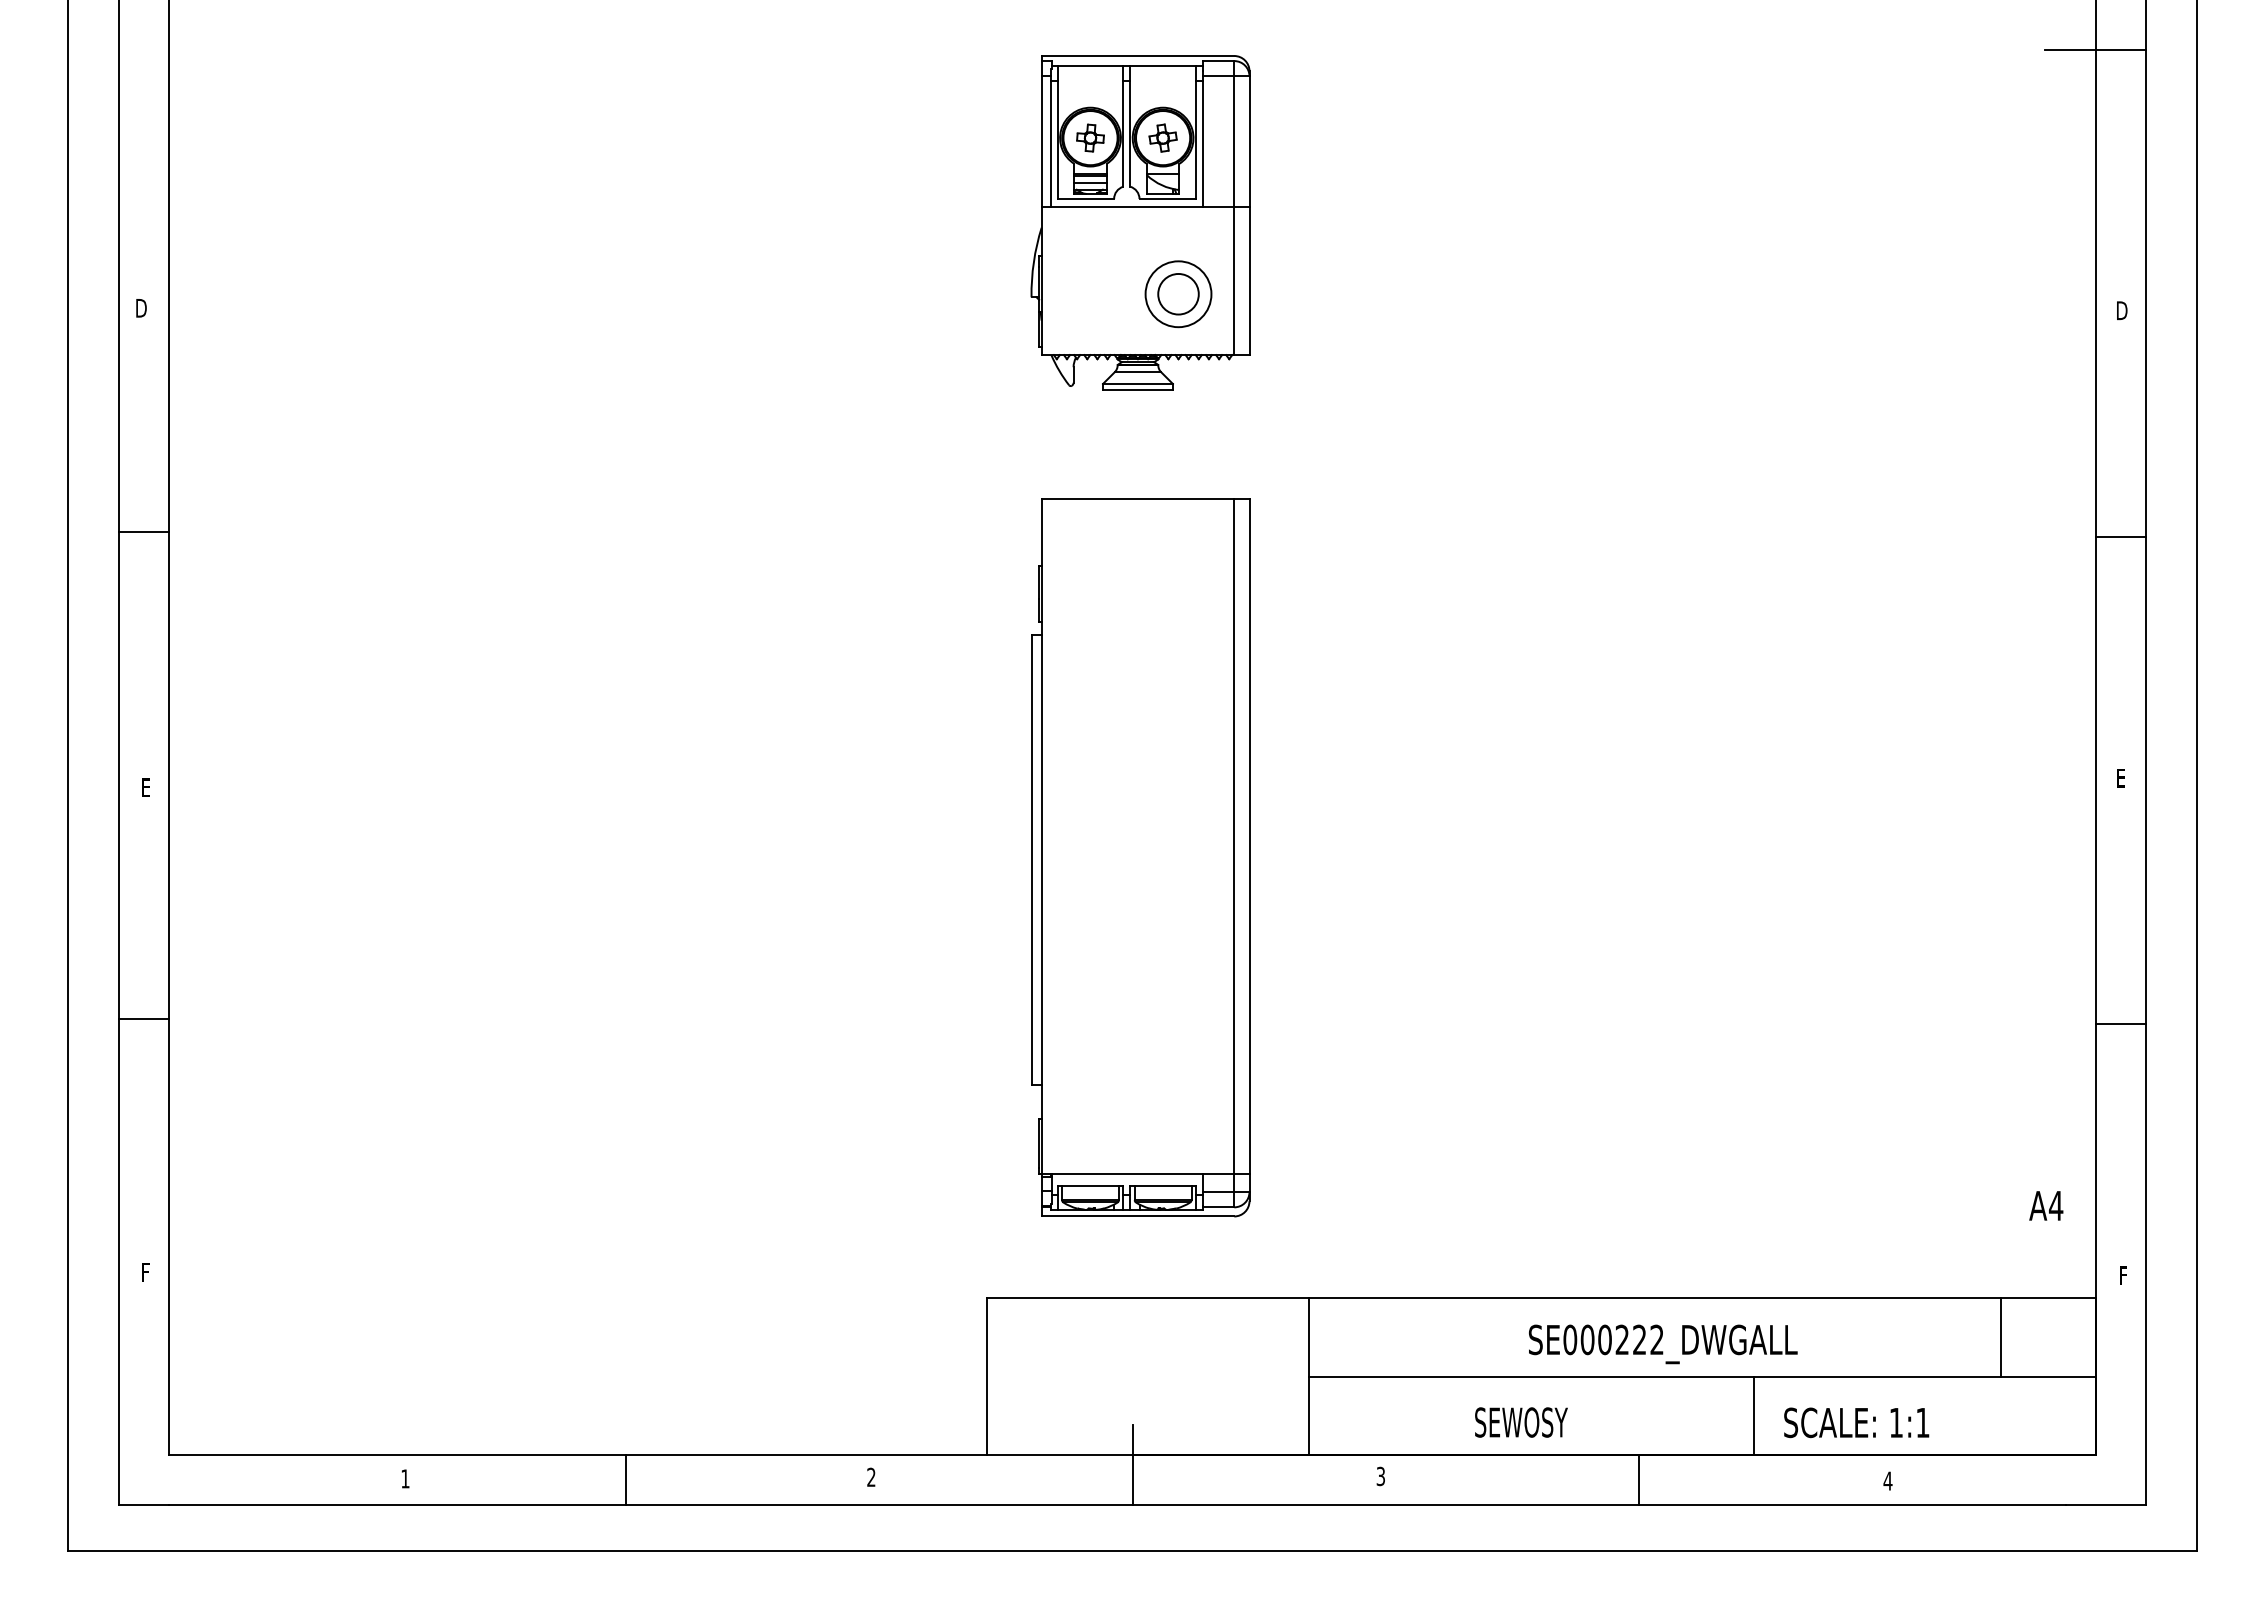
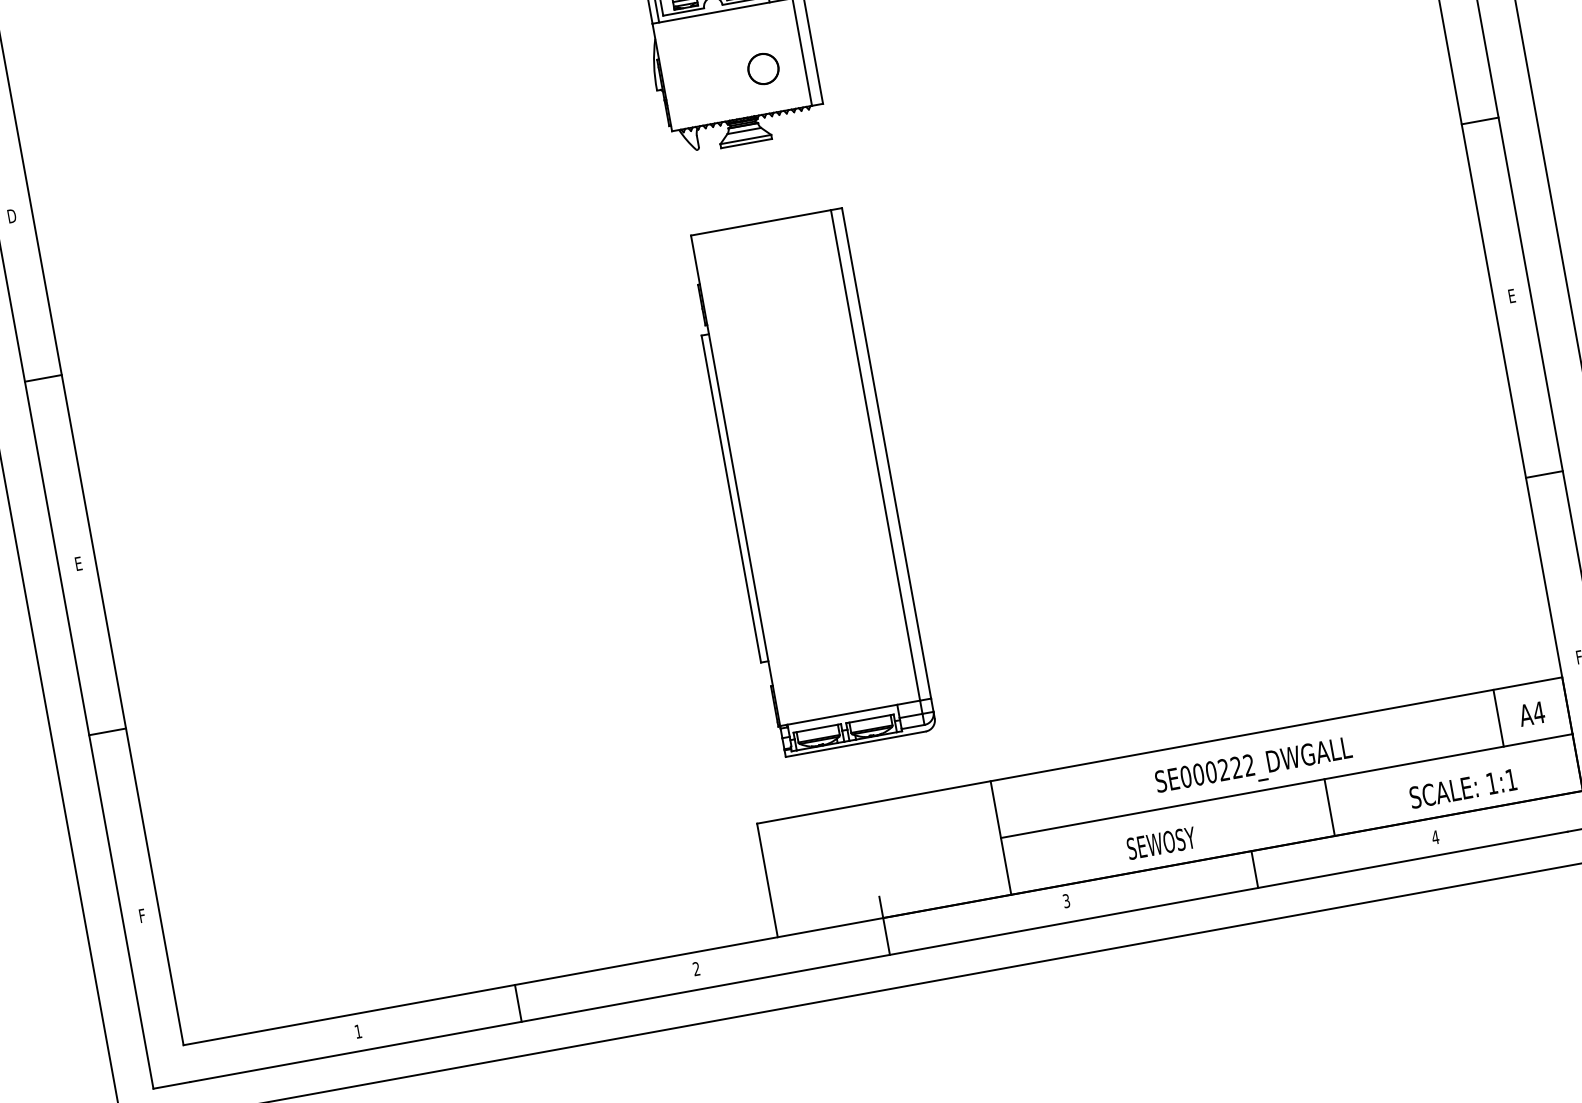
circle: (1178, 293) -> (763, 68), size x0.62
text: (2046, 1205) -> (1531, 713), moved
text: (1856, 1422) -> (1463, 788), moved

